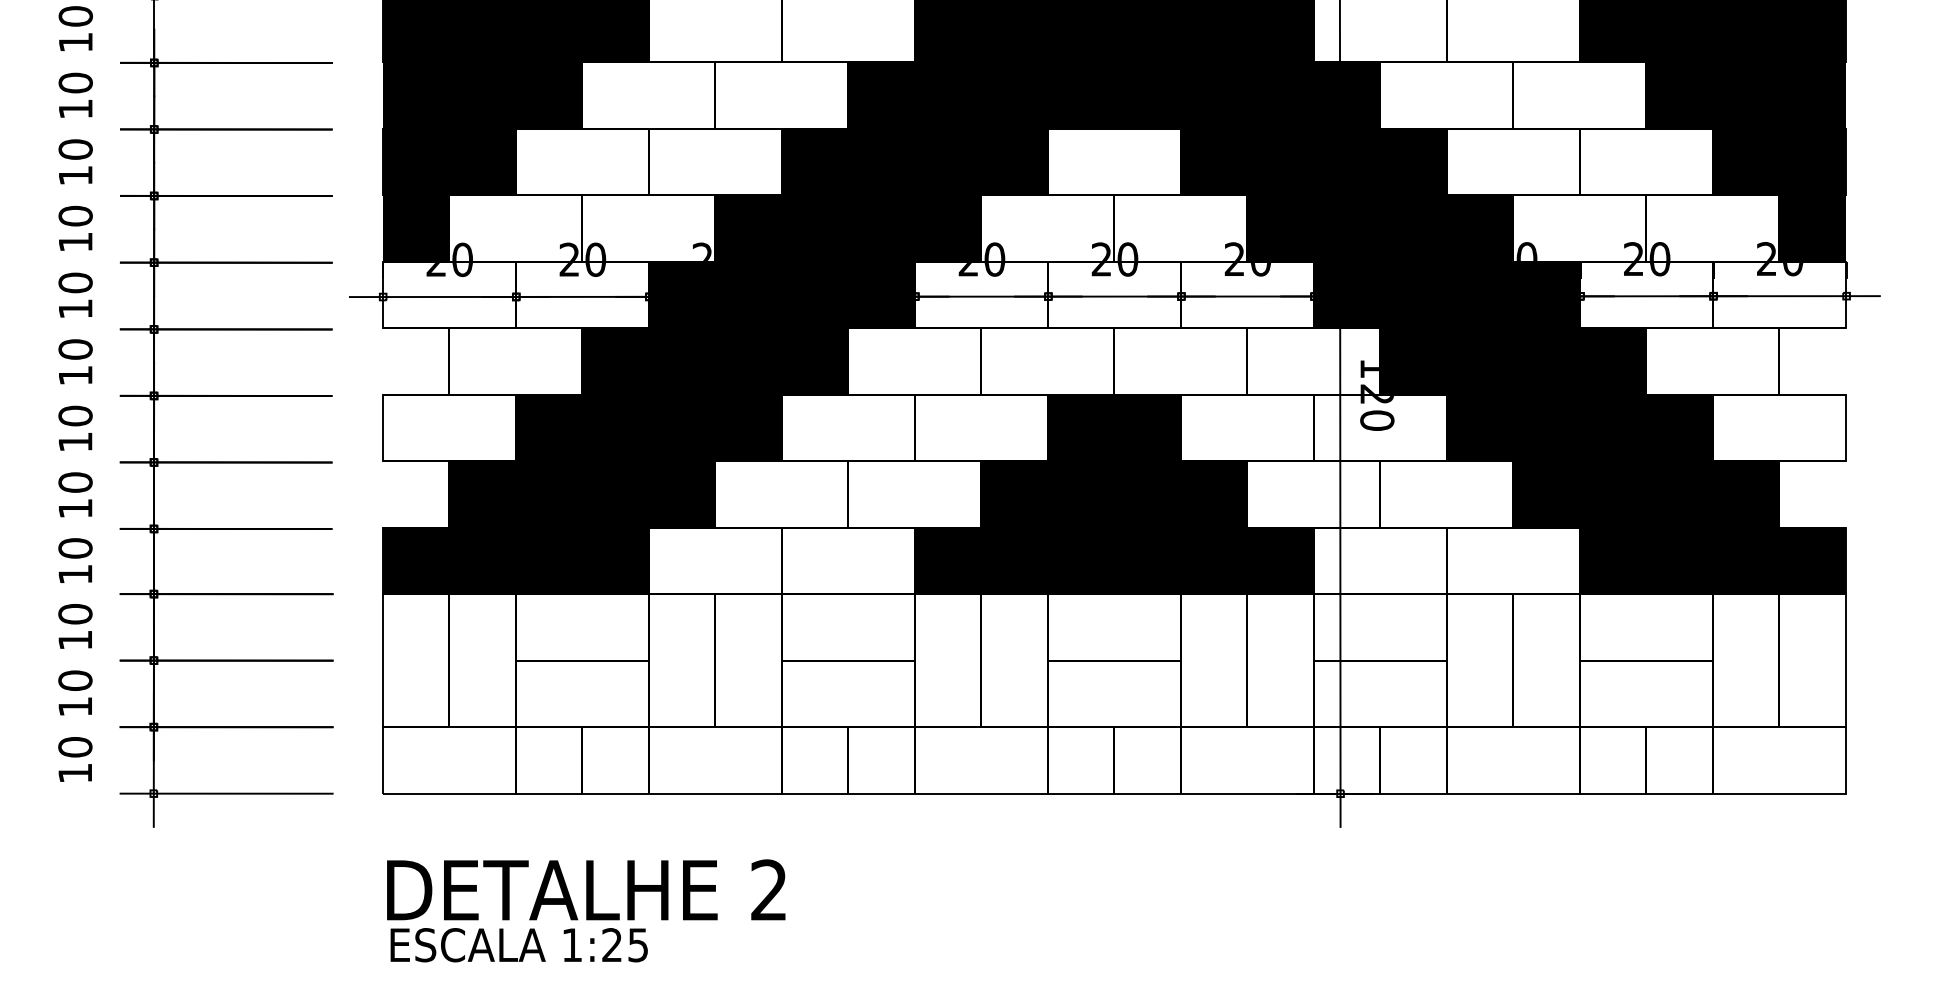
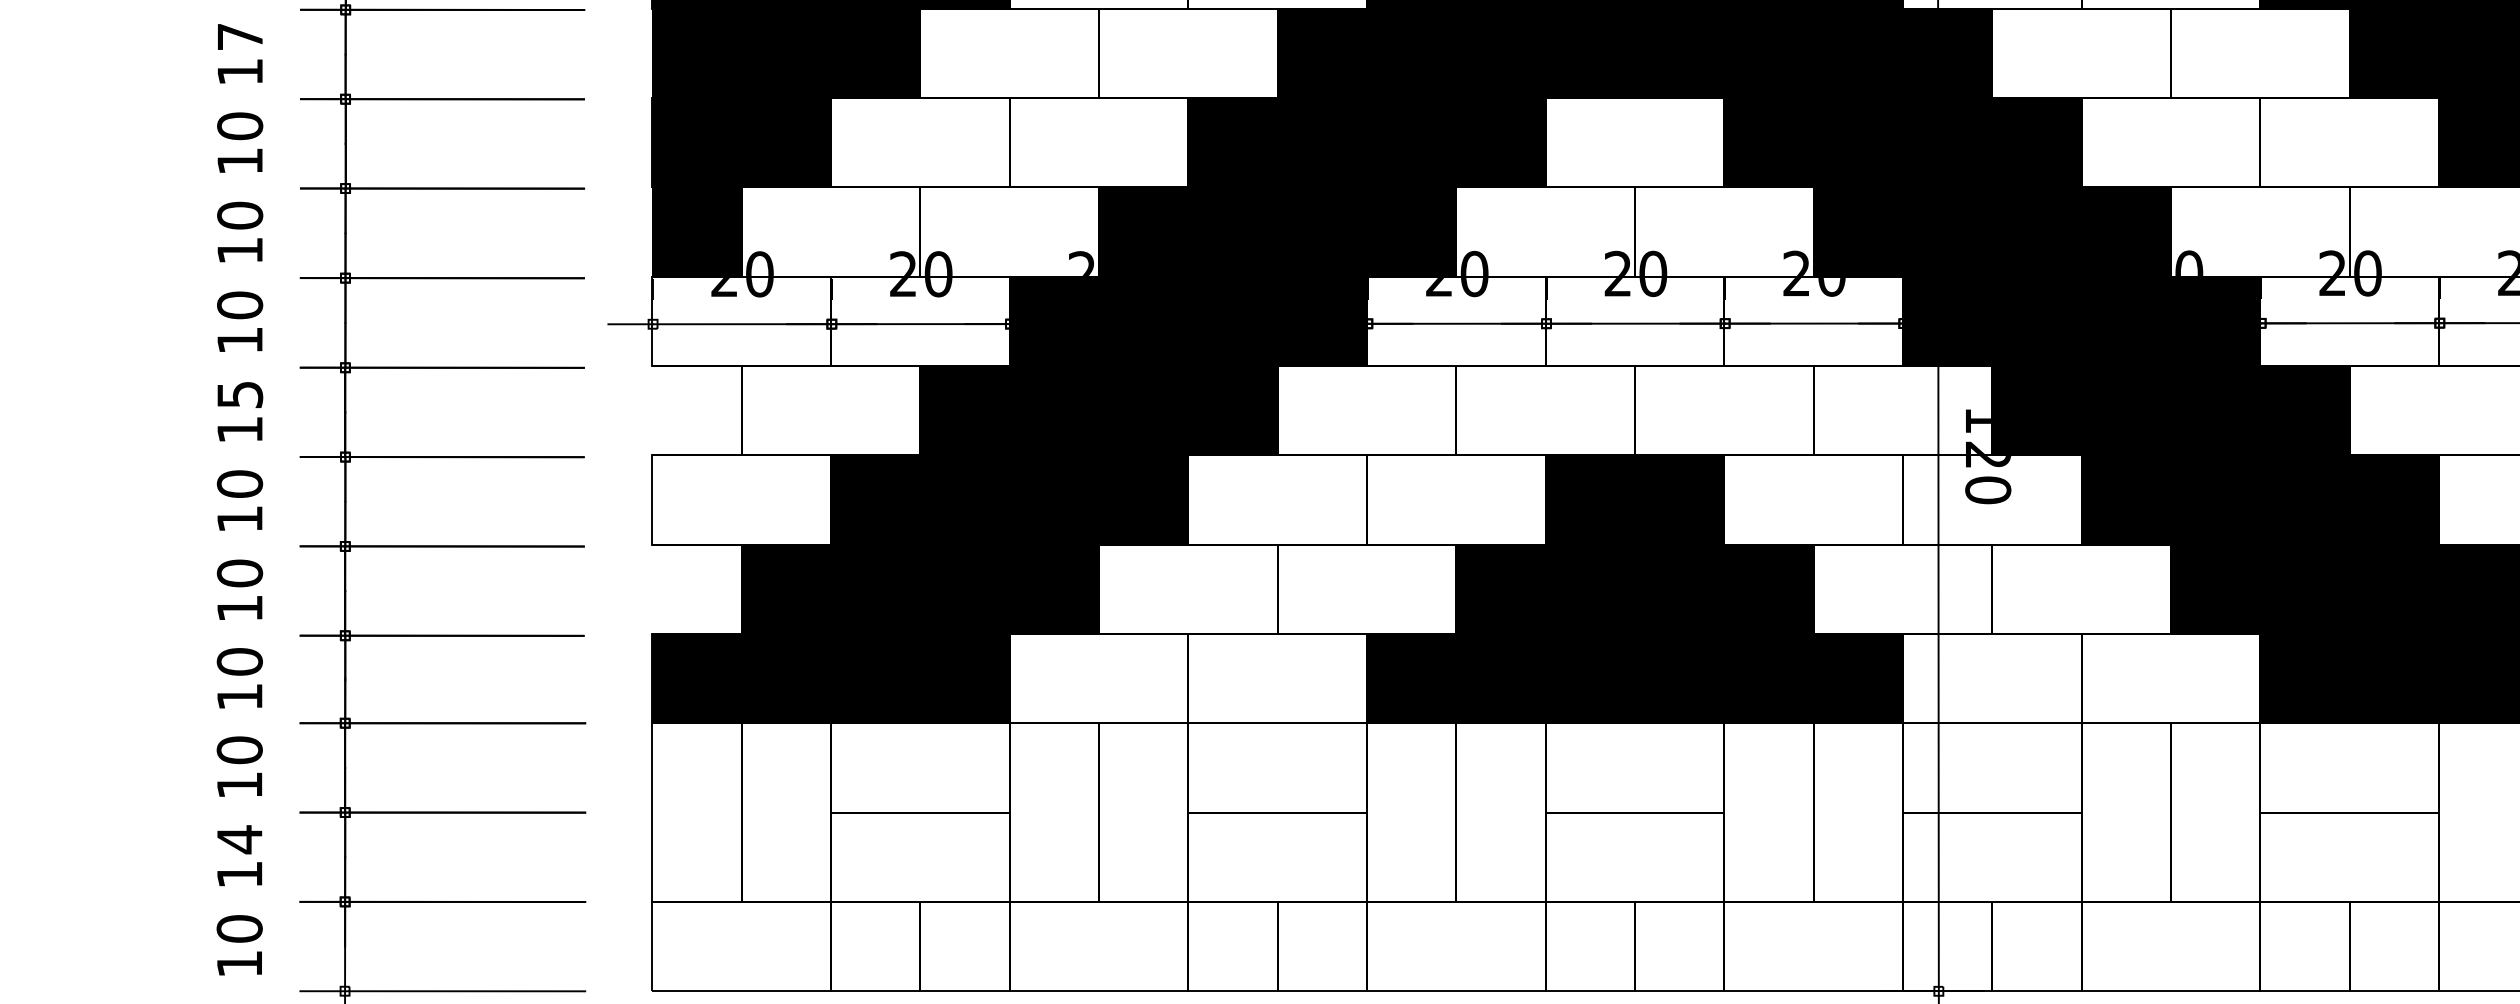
text: (75, 82) -> (239, 36), 10 -> 17
text: (75, 349) -> (239, 394), 10 -> 15
text: (75, 680) -> (239, 839), 10 -> 14

